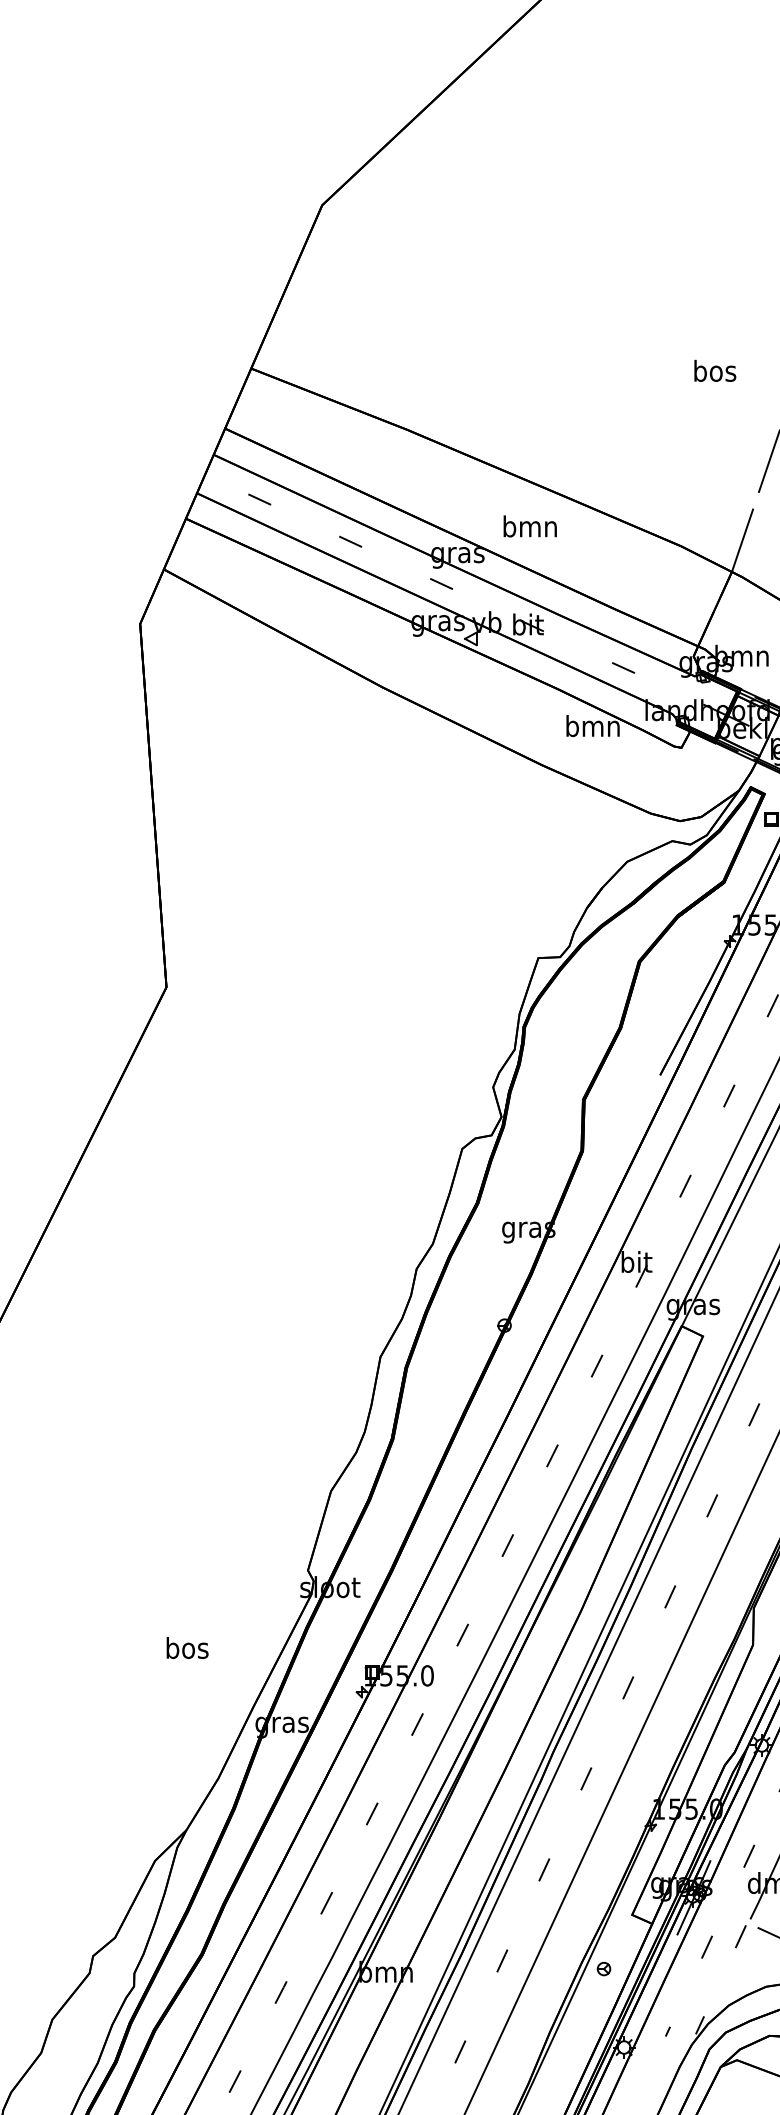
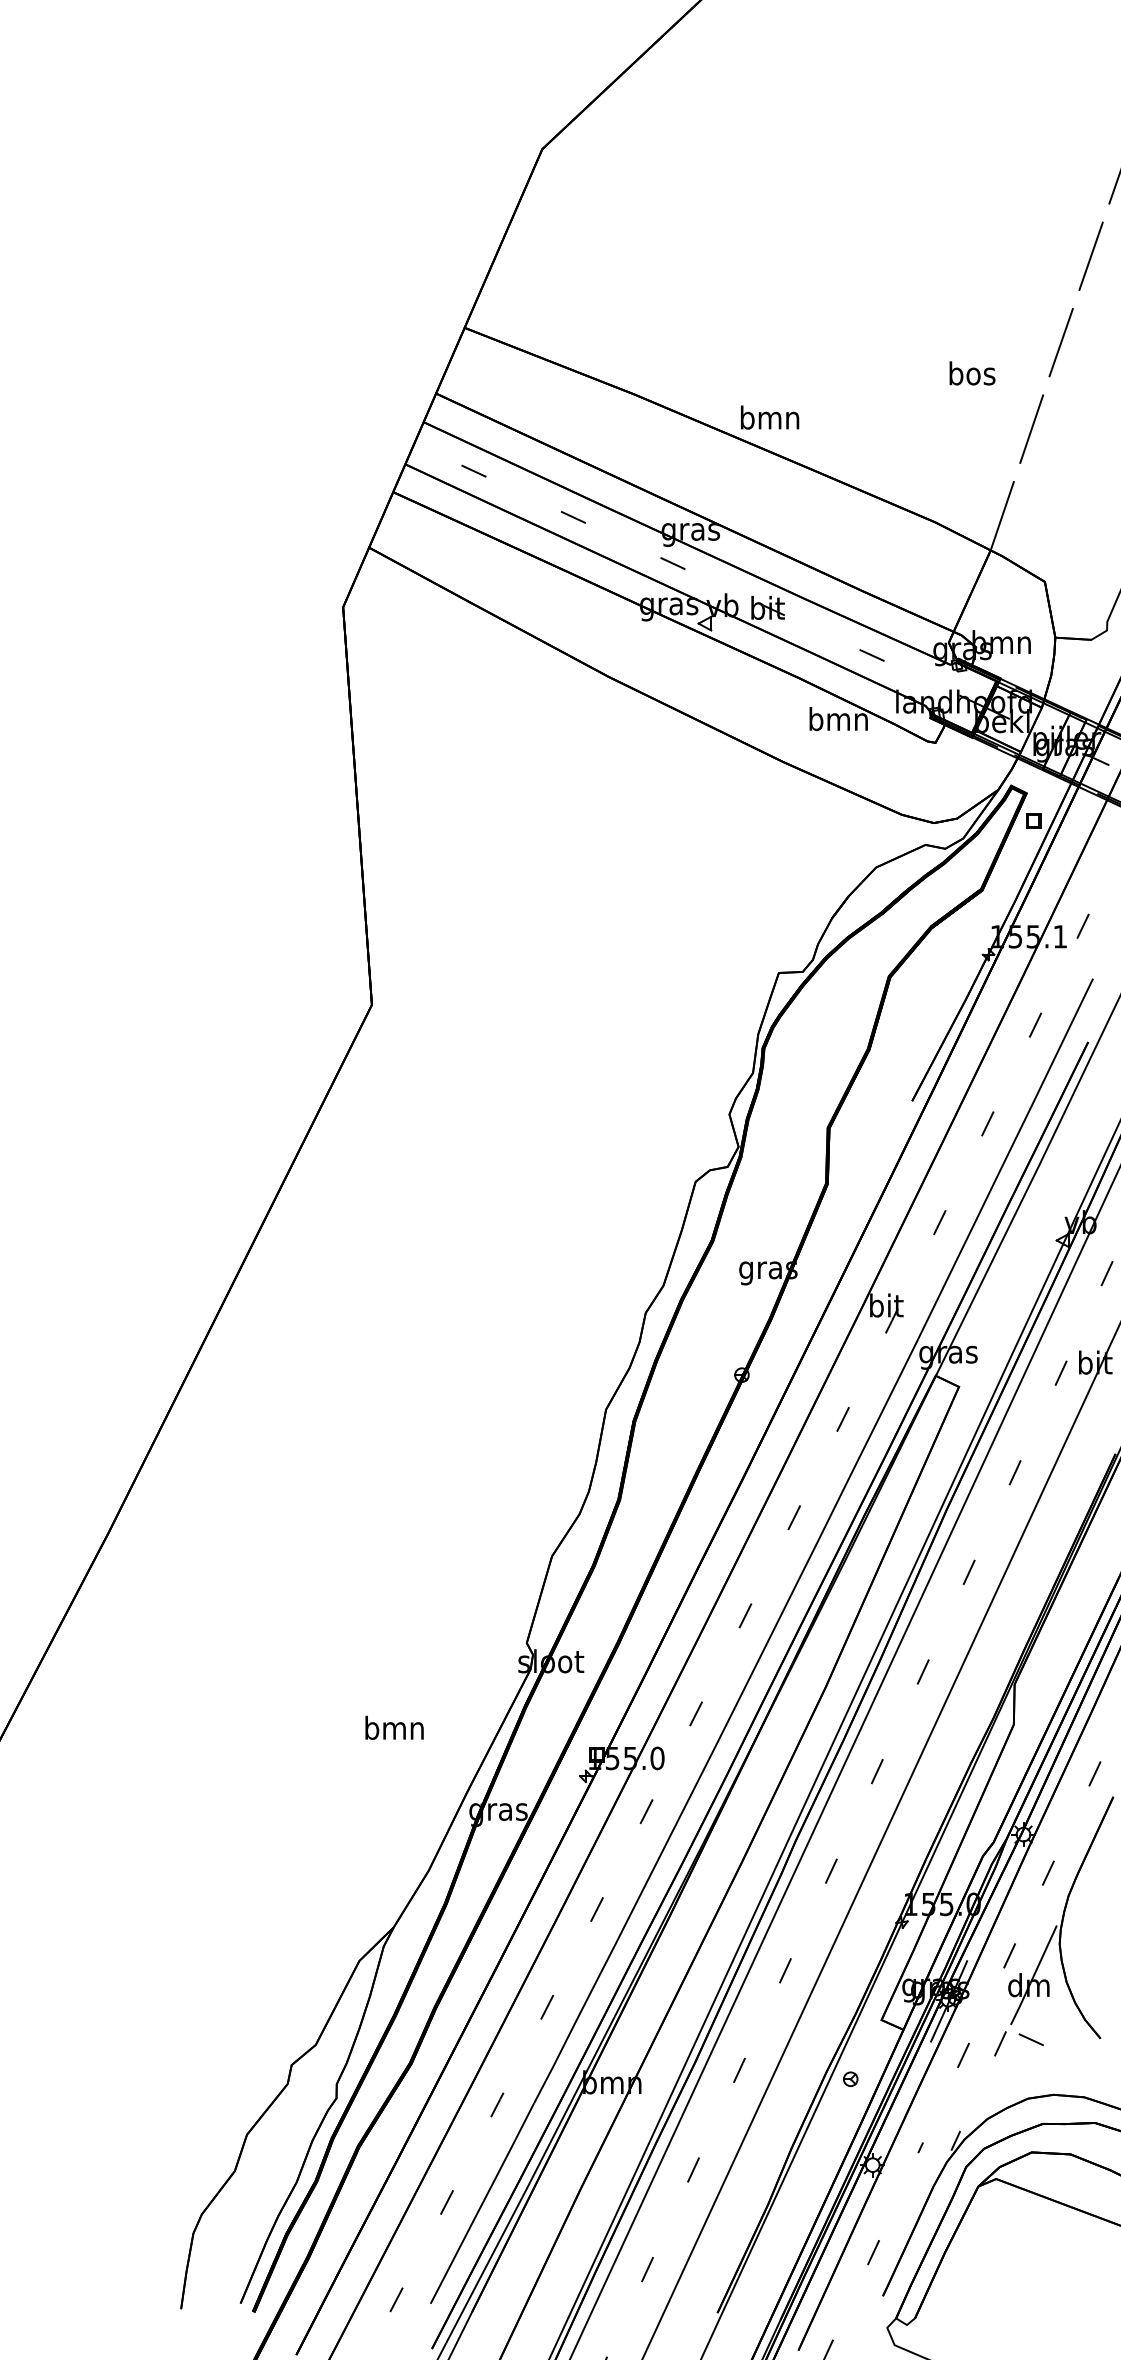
text: (715, 371) -> (972, 373), moved
text: (530, 526) -> (770, 417), moved
text: (187, 1647) -> (394, 1727), bos -> bmn

